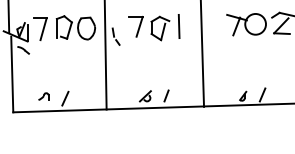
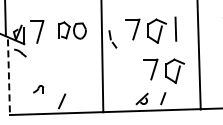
part: (75, 27) -> (72, 30), size x0.7
part: (167, 68) -> (164, 71), added
line: (12, 74) -> (9, 77), solid -> dashed
part: (43, 96) -> (38, 89), moved

